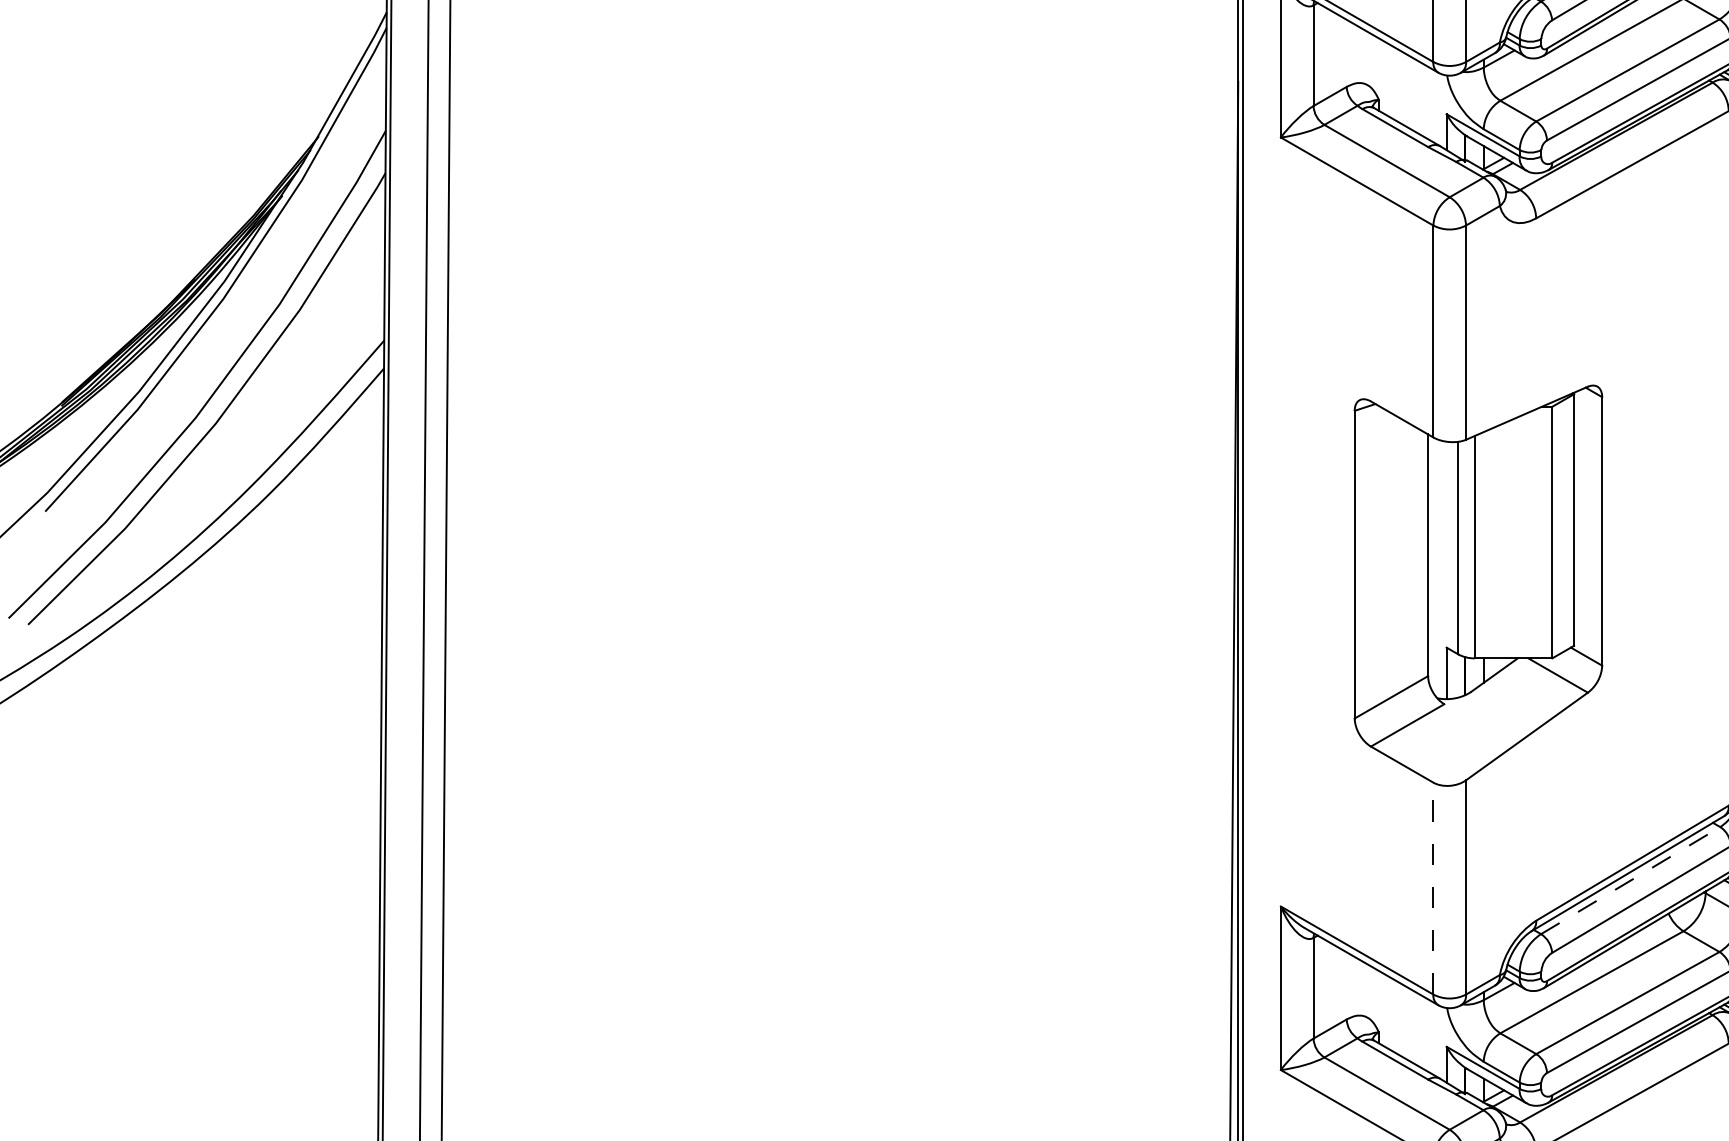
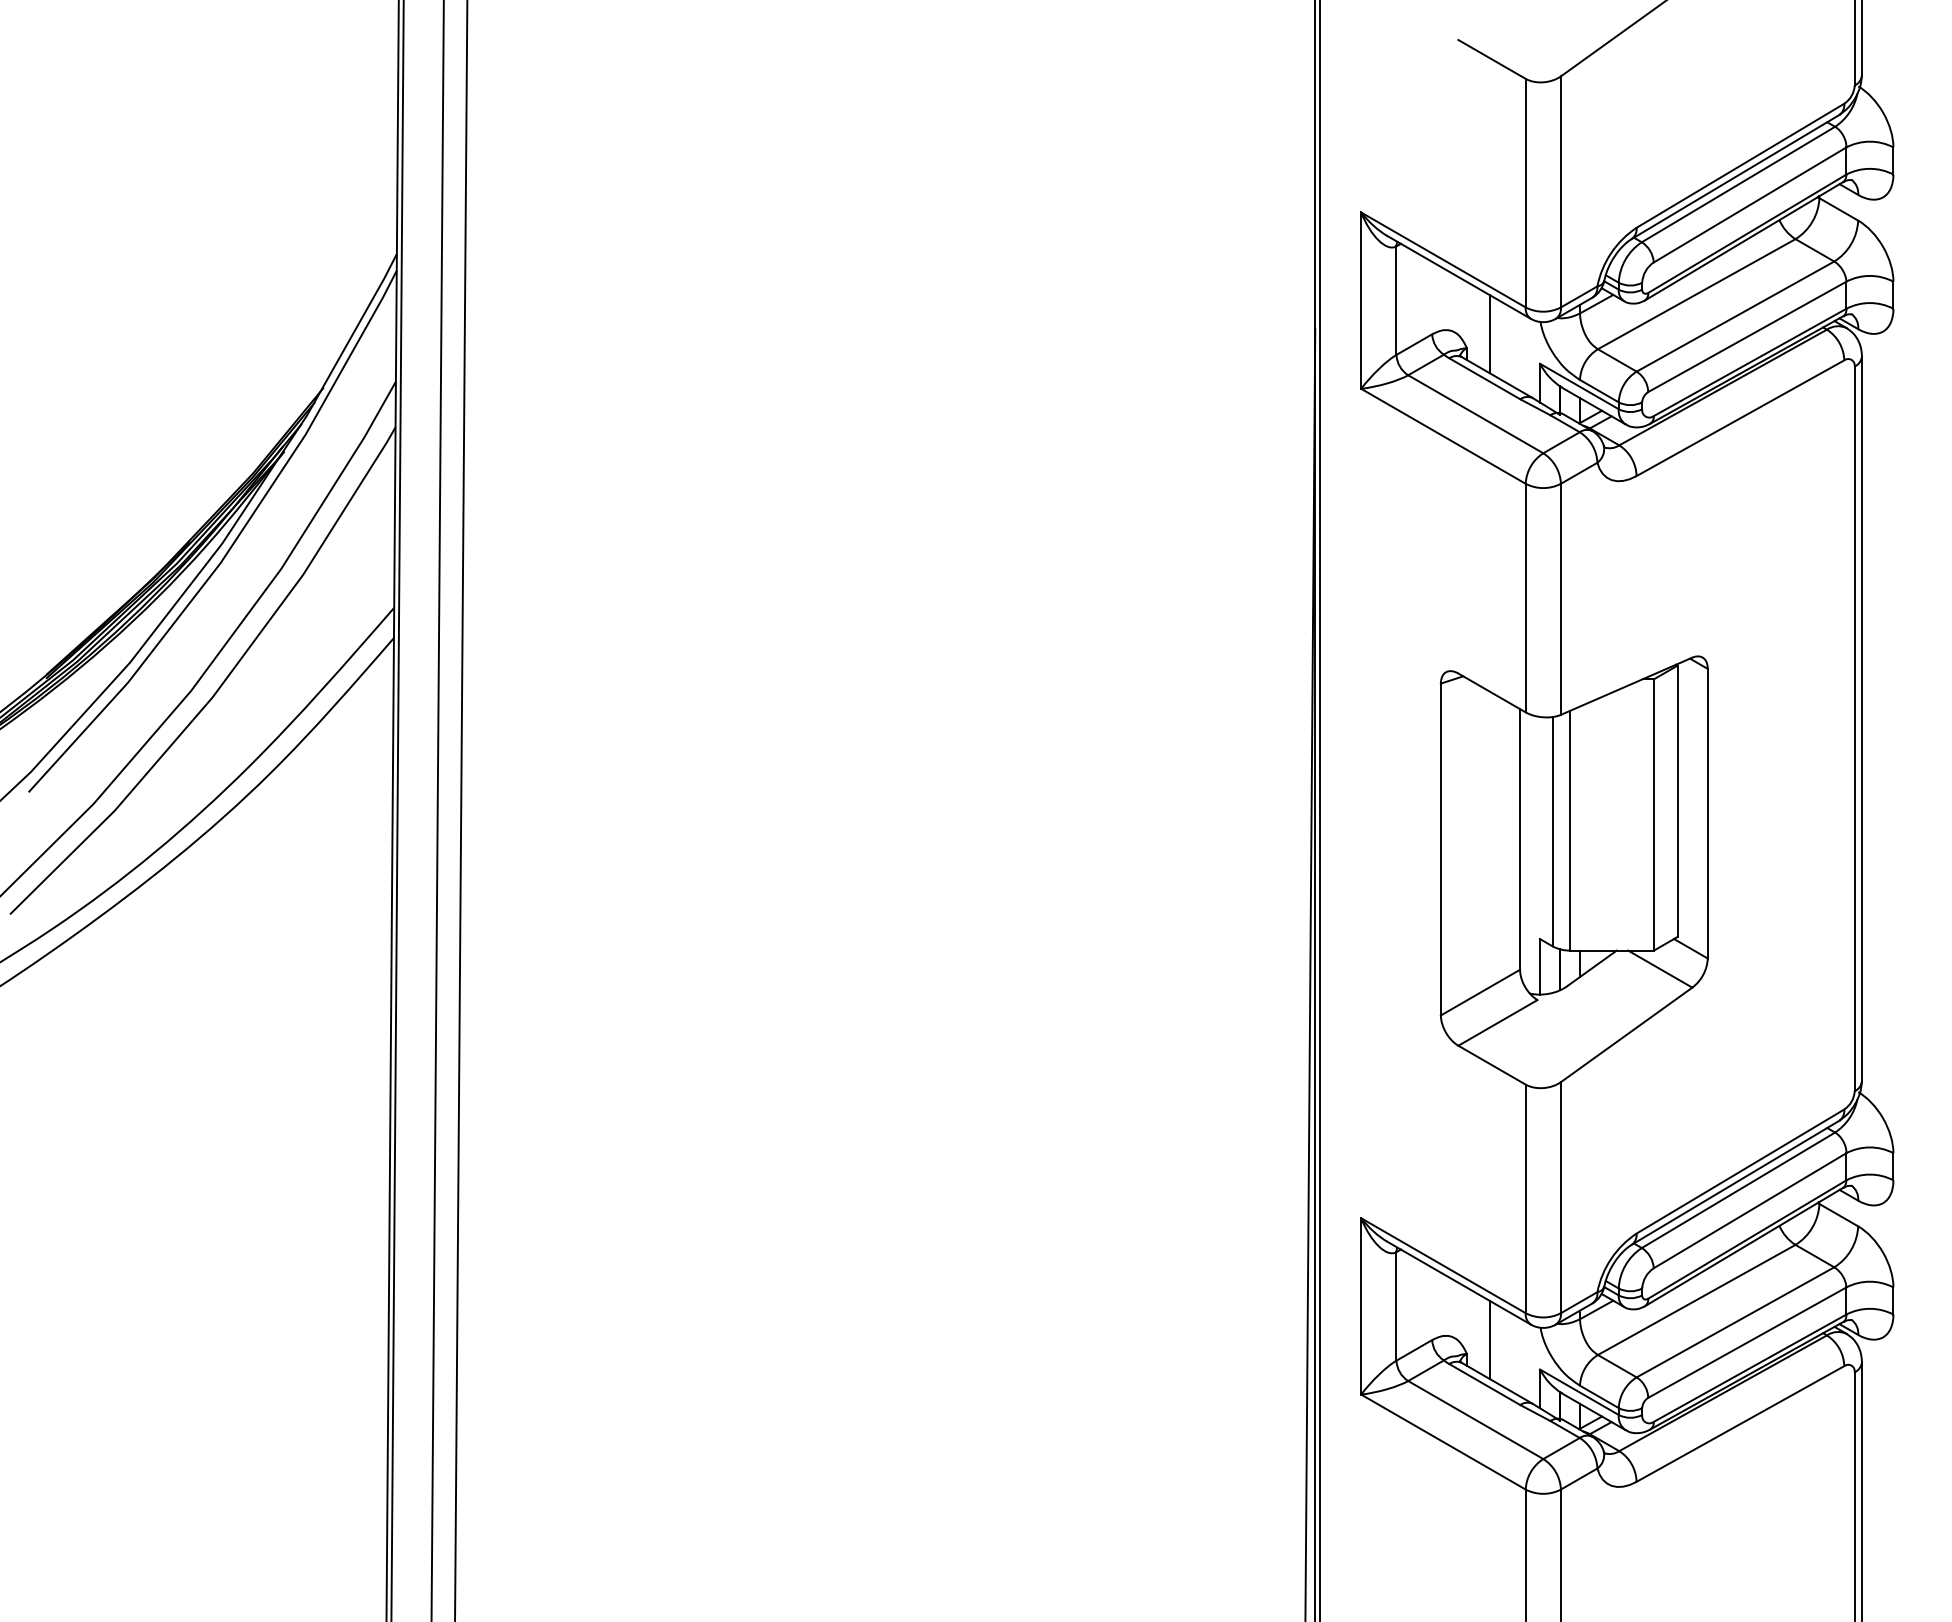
line: (1399, 86) -> (1489, 333), added
line: (1630, 880) -> (1738, 1190), dashed -> solid
line: (1433, 888) -> (1525, 1198), dashed -> solid
line: (1399, 1018) -> (1489, 1339), added

